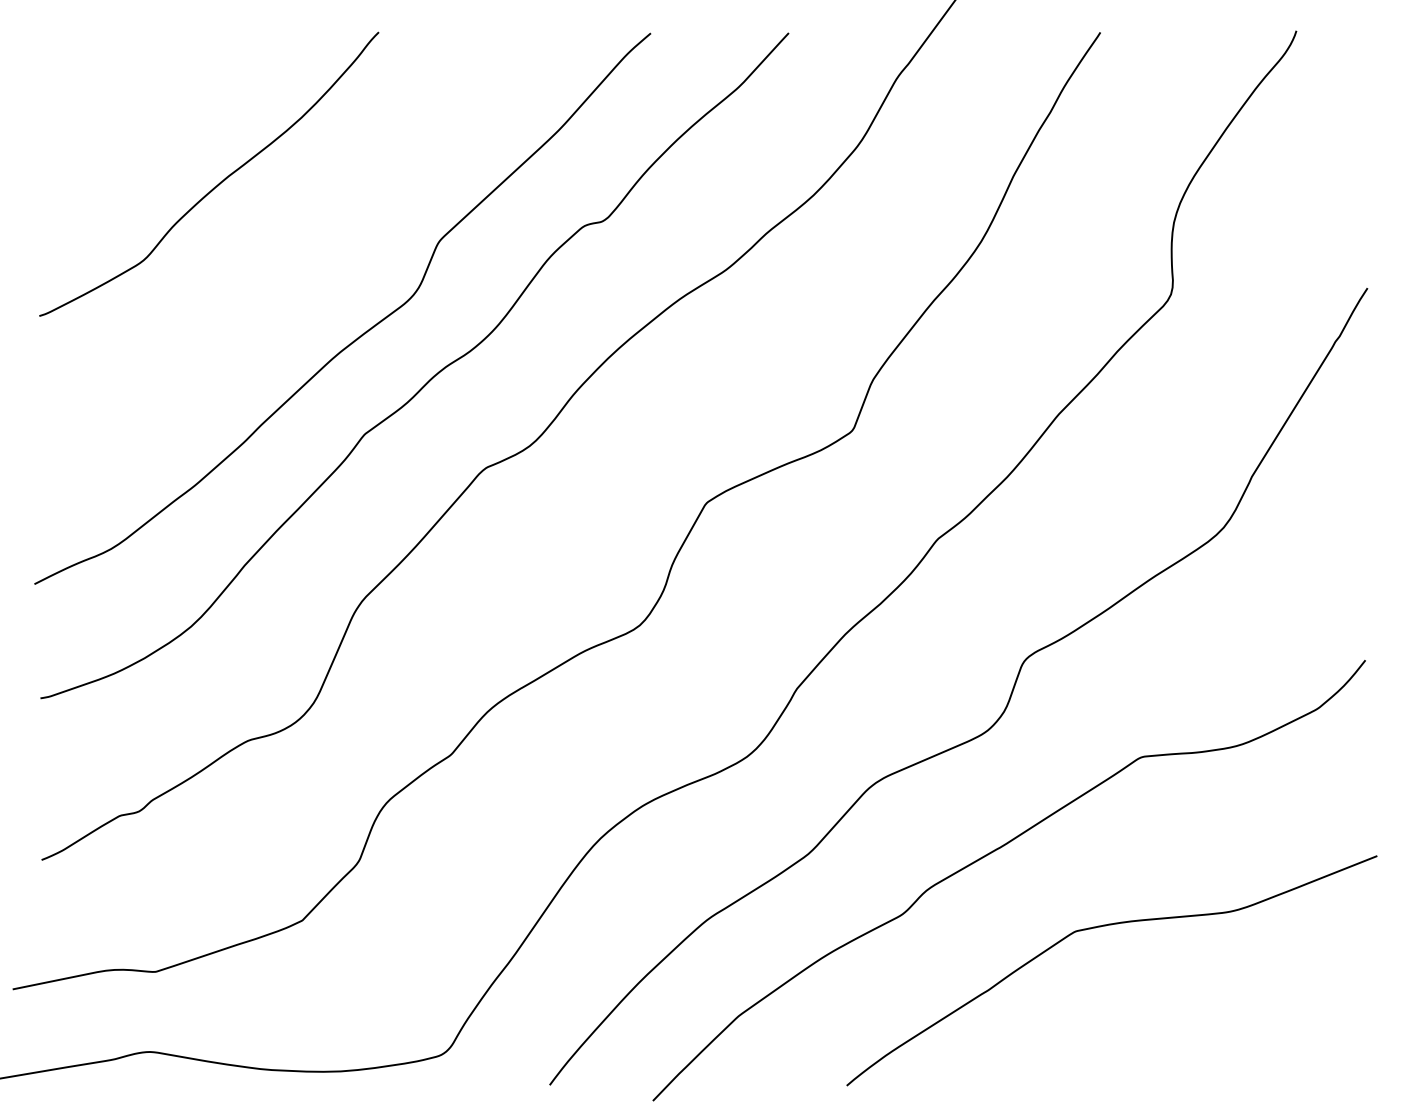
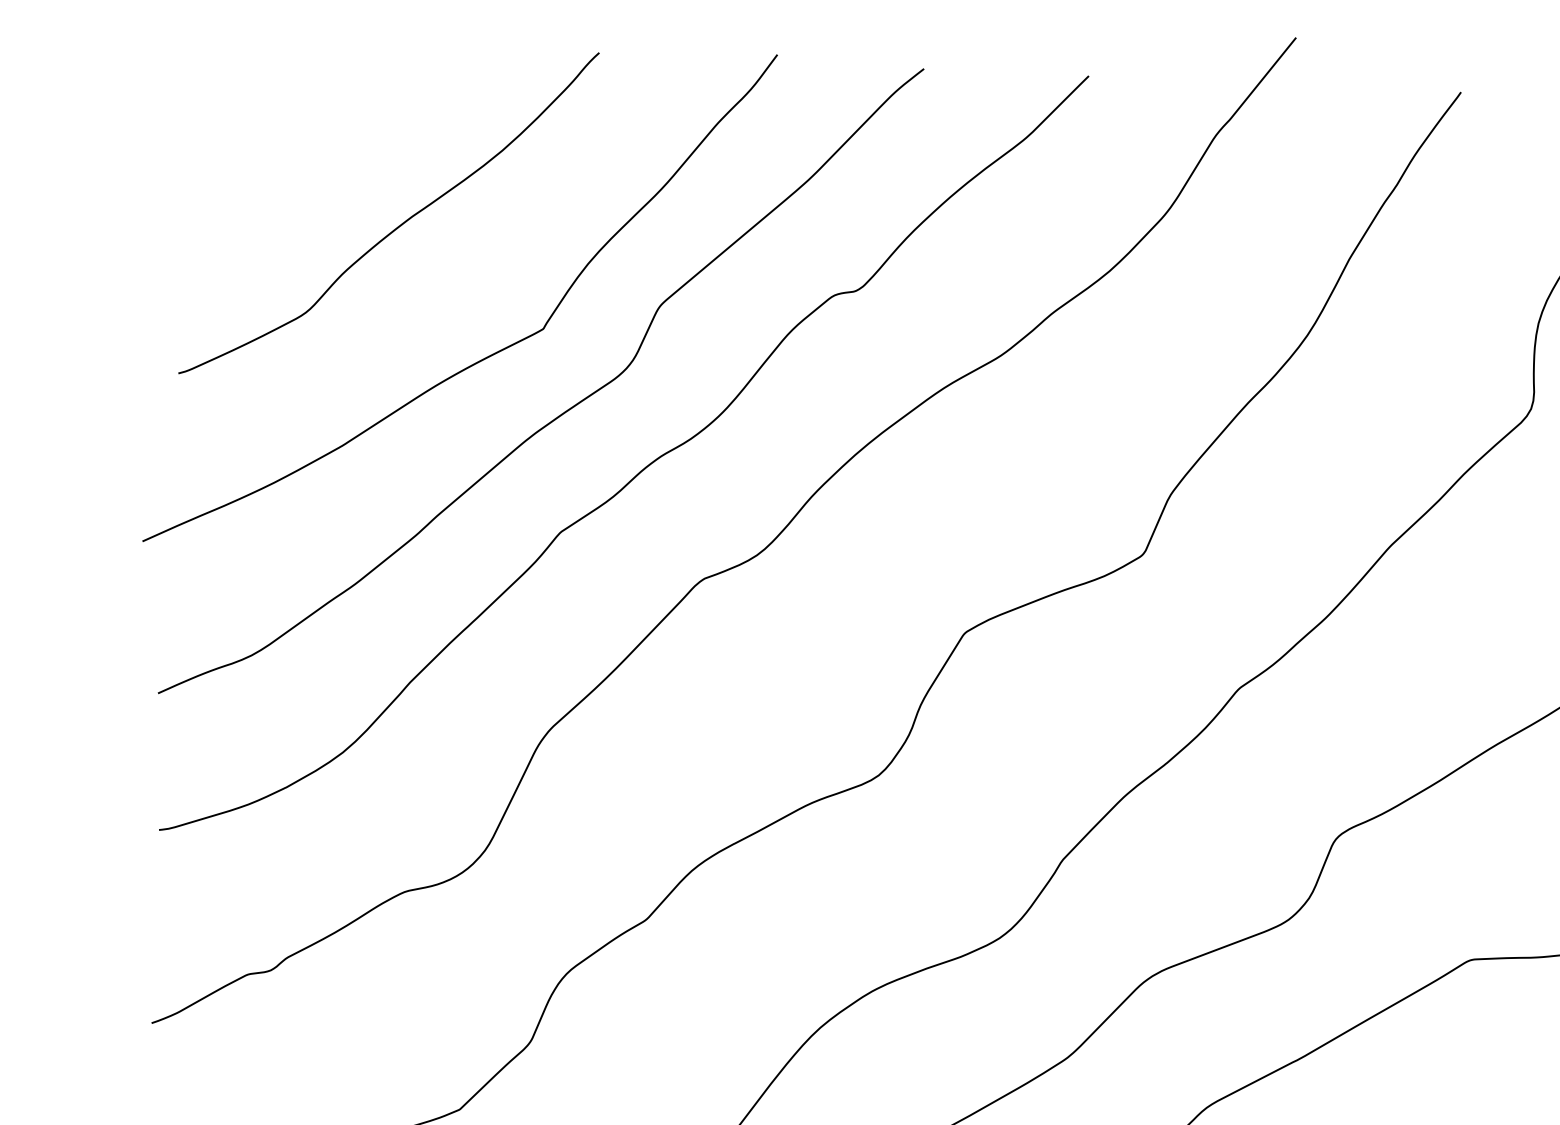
curve: (295, 290) -> (485, 356), added

